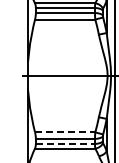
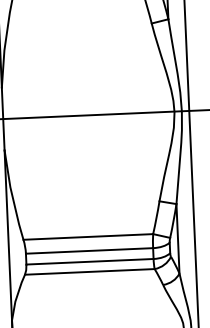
line: (65, 132) -> (89, 237), dashed -> solid
line: (65, 143) -> (90, 260), dashed -> solid

